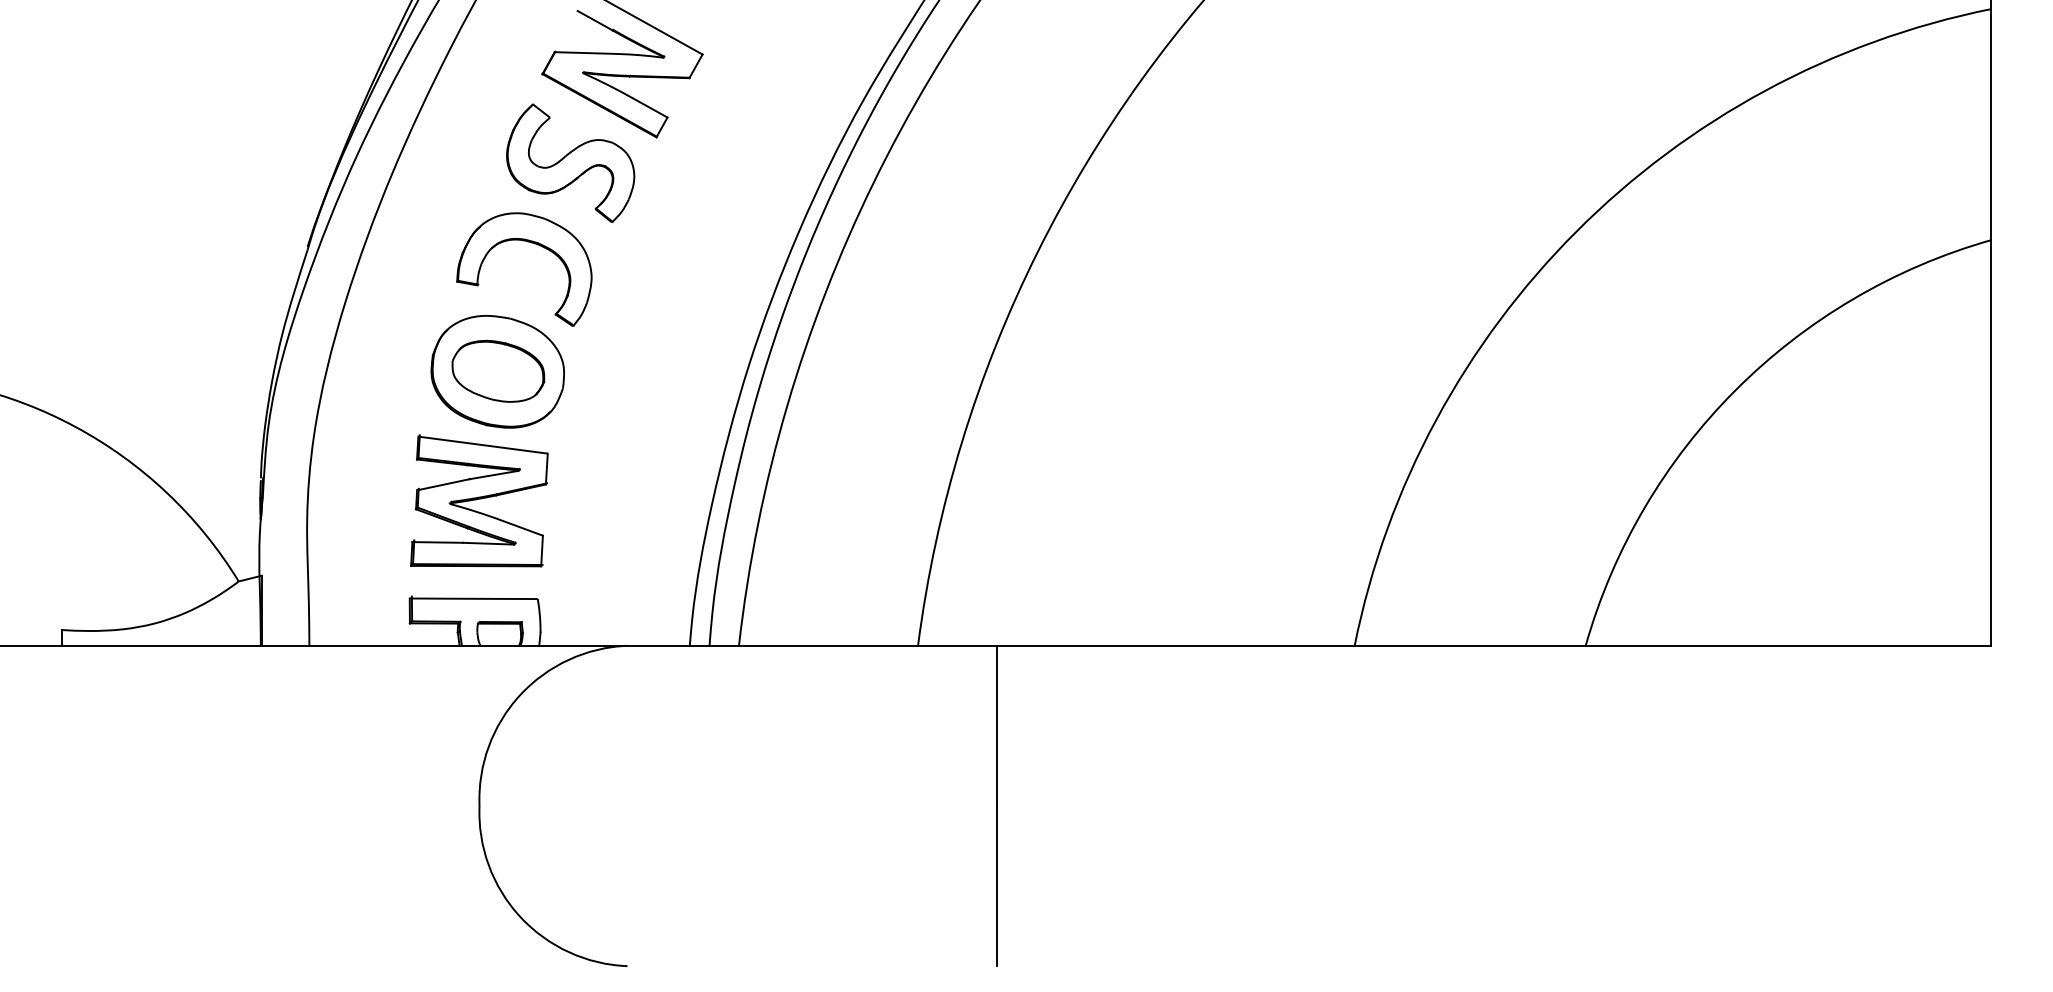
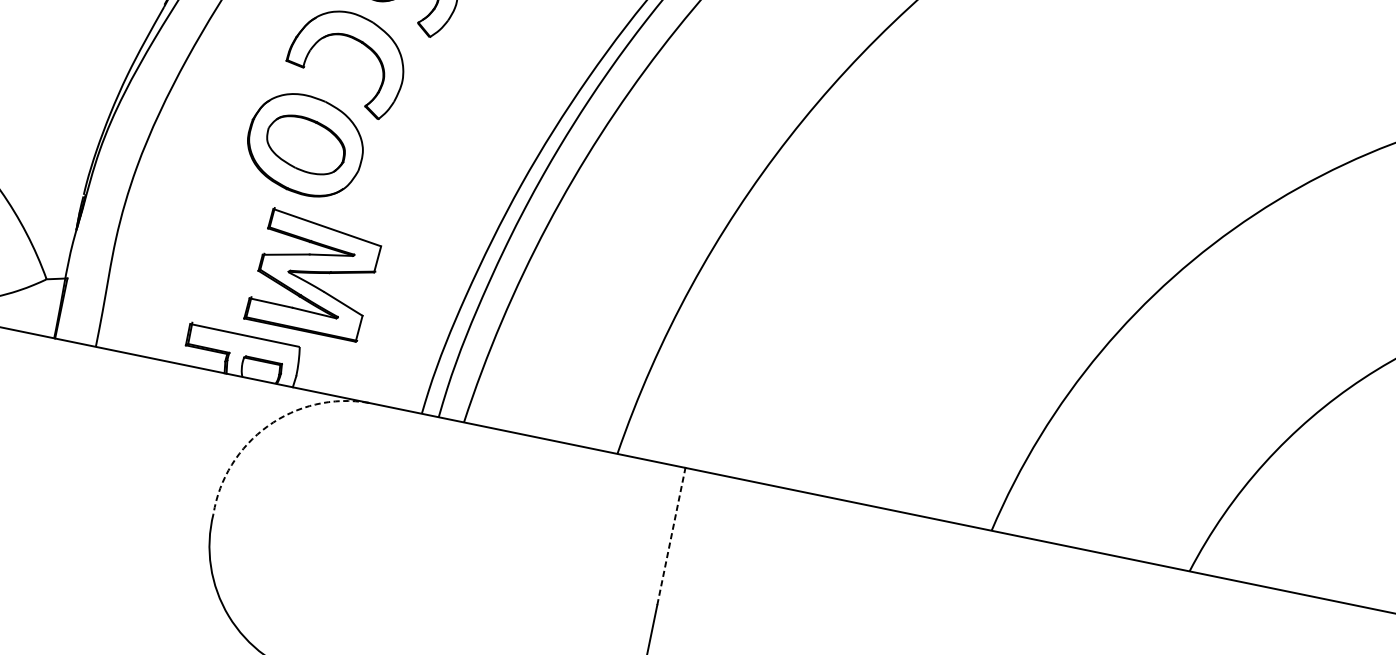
part: (479, 500) -> (314, 274), moved
arc: (520, 695) -> (268, 426), solid -> dashed
line: (997, 725) -> (671, 536), solid -> dashed

